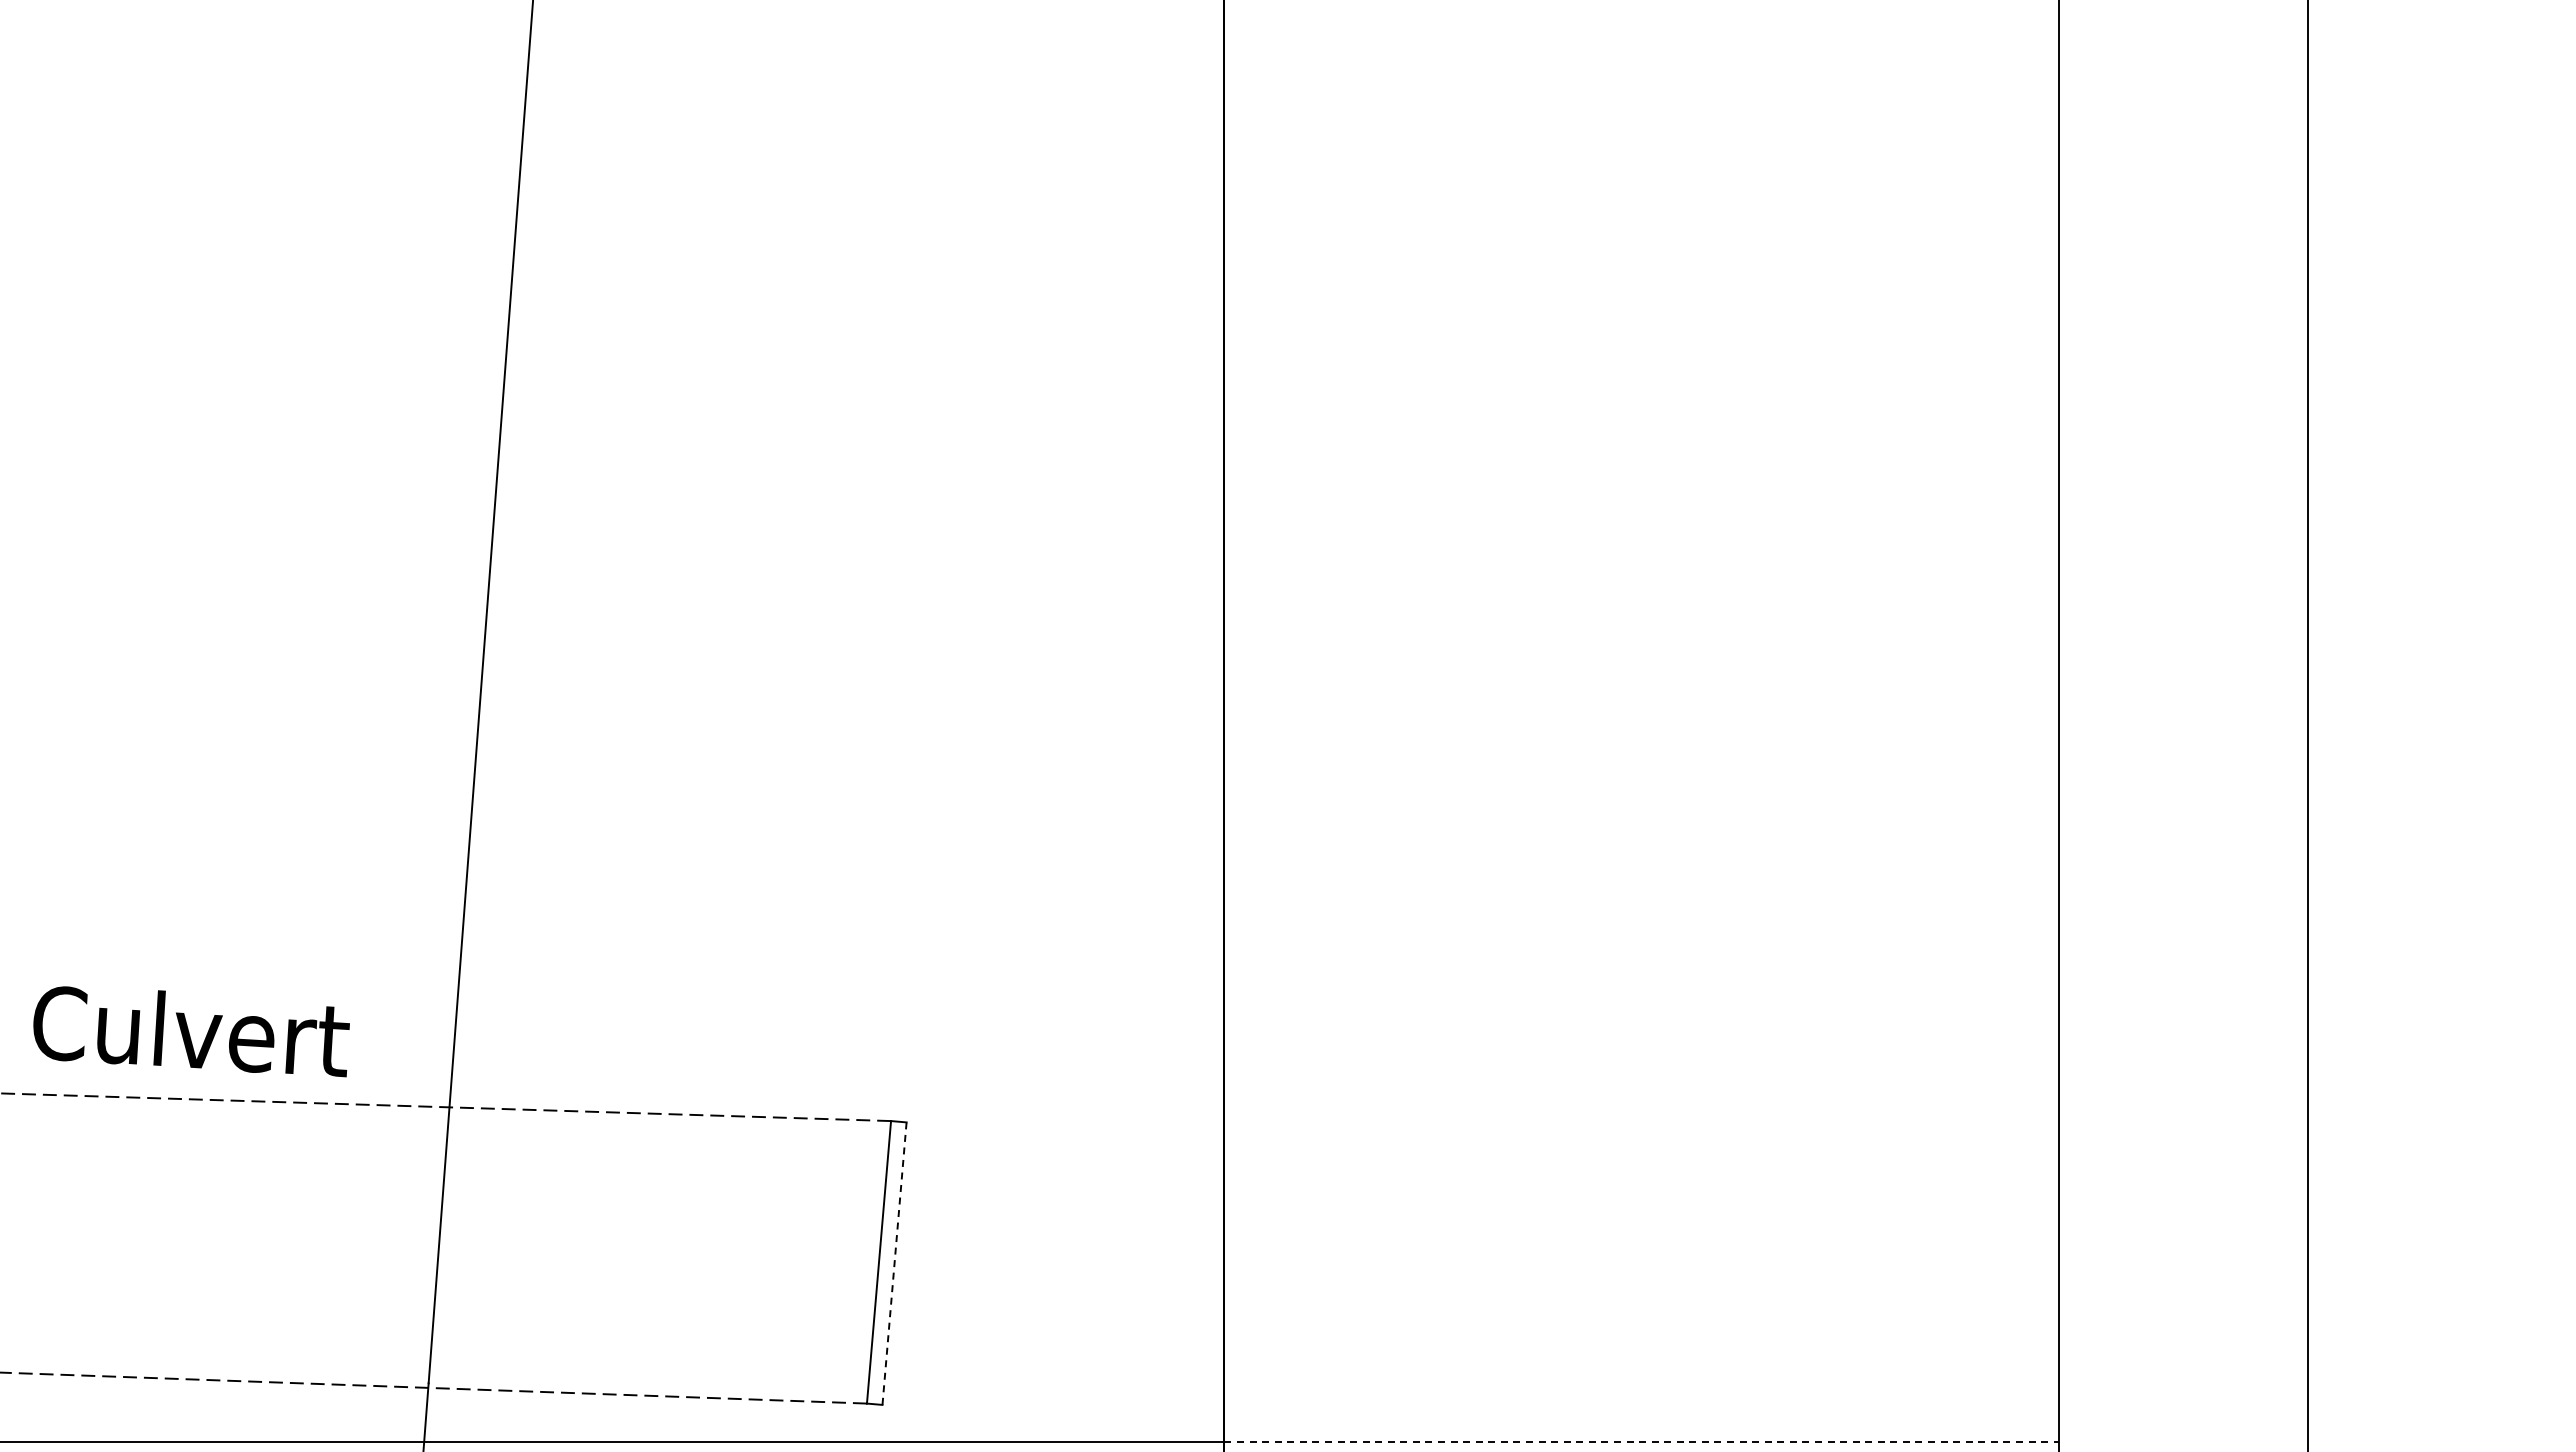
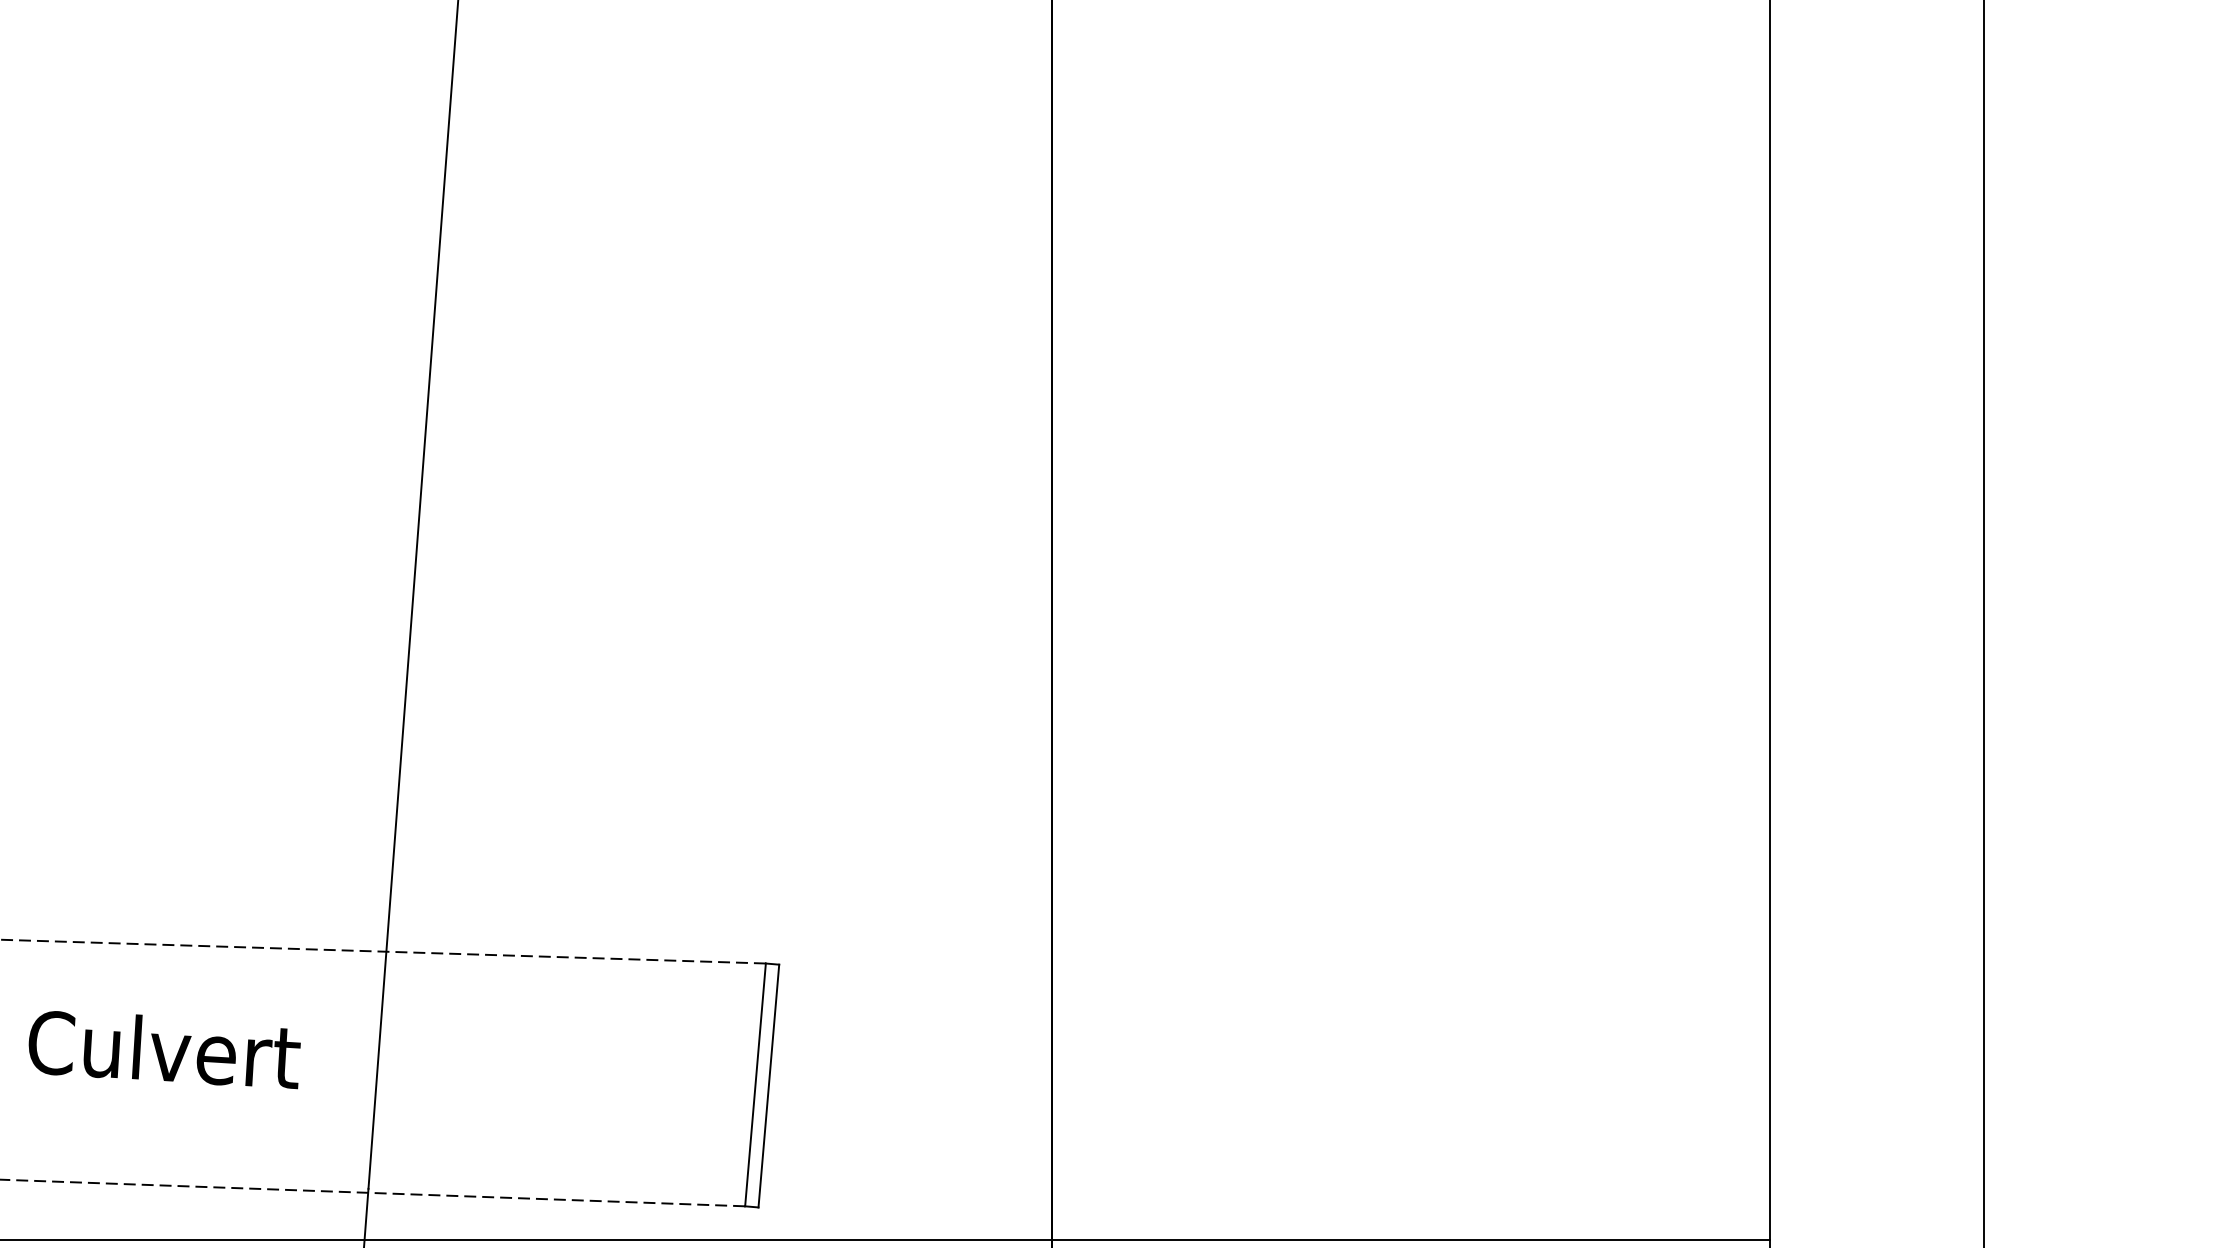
text: (191, 1031) -> (164, 1049), moved
line: (894, 1263) -> (768, 1085), dashed -> solid
line: (1642, 1442) -> (1411, 1239), dashed -> solid

